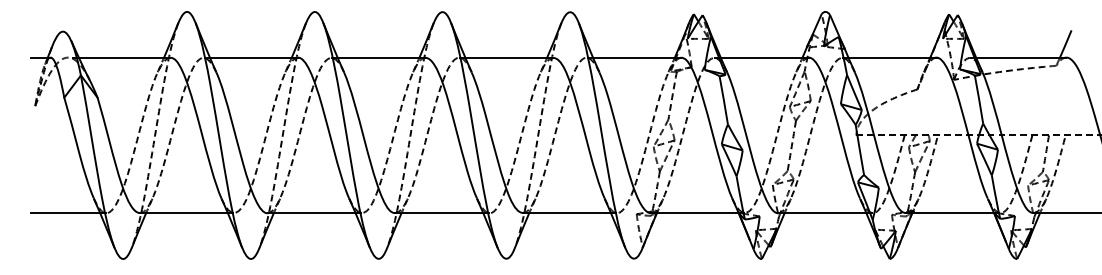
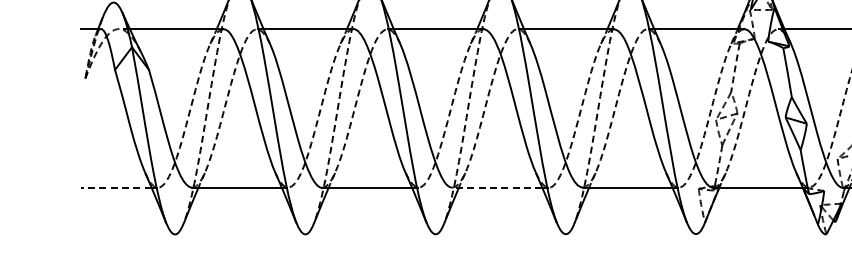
line: (65, 213) -> (116, 188), solid -> dashed
line: (438, 213) -> (496, 188), solid -> dashed

